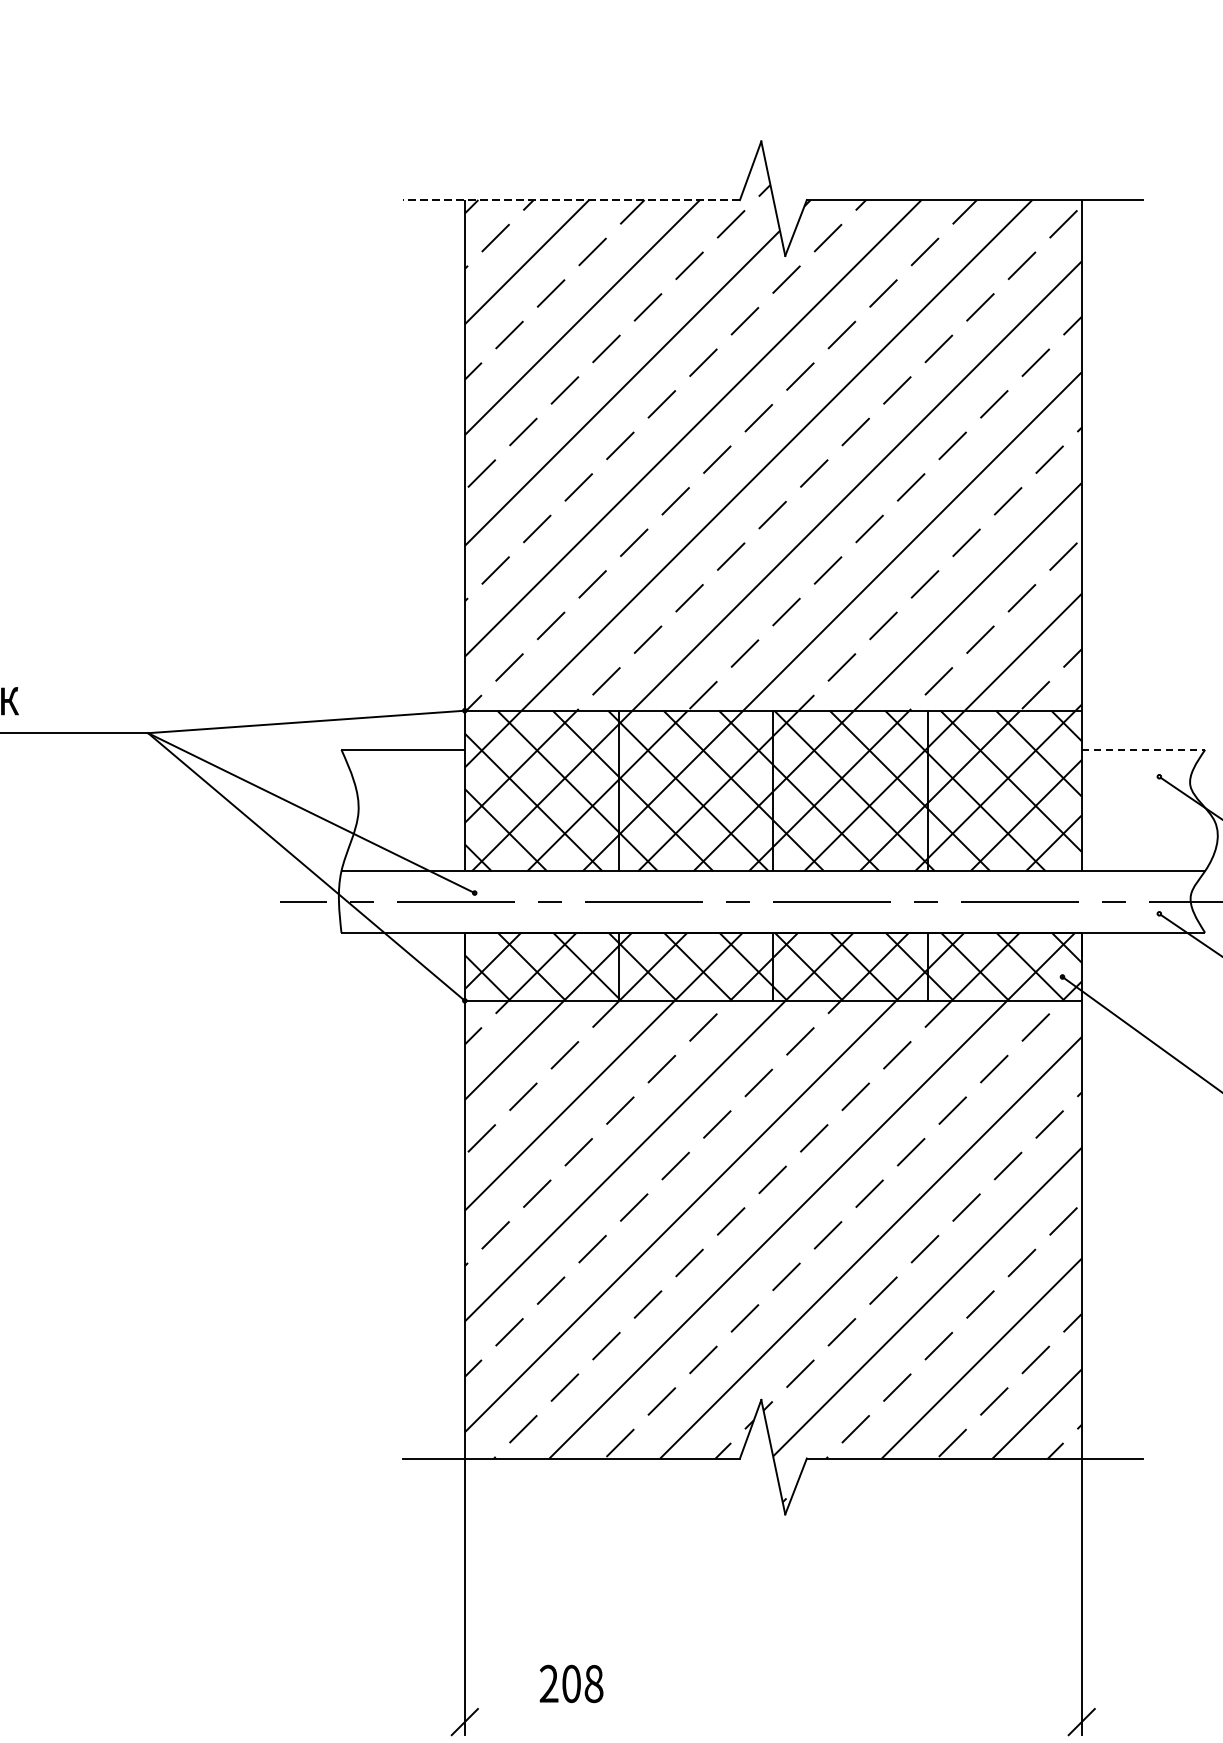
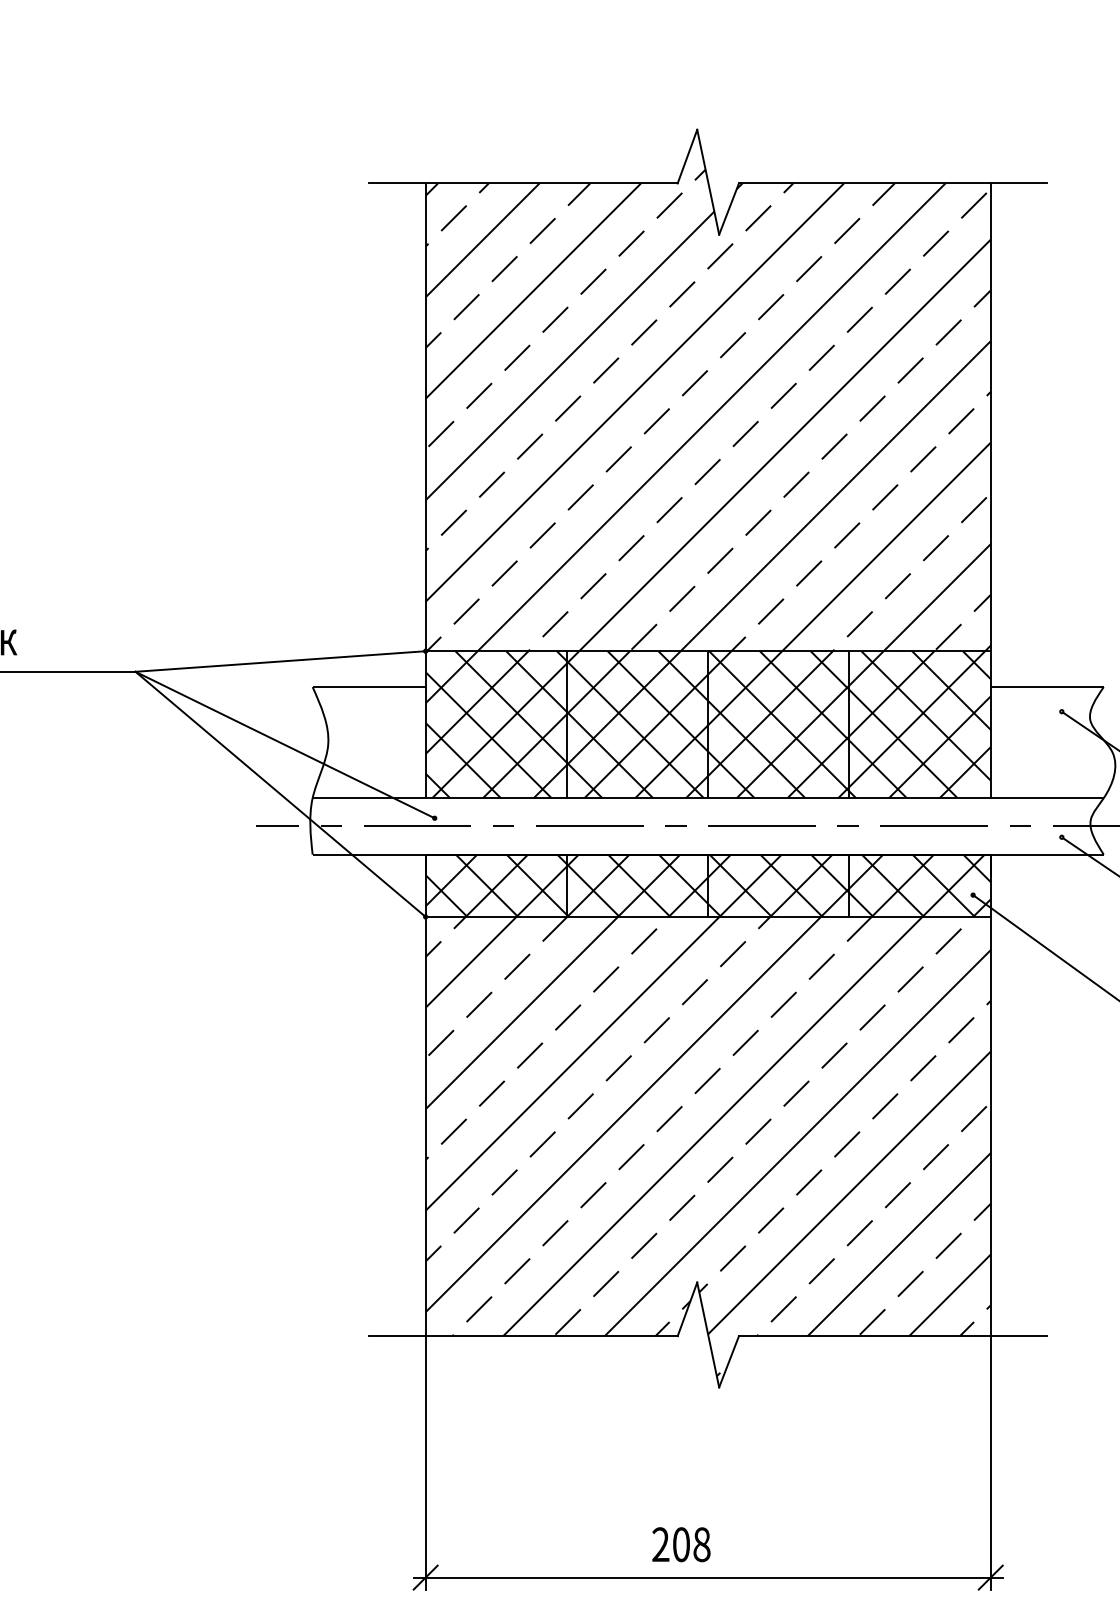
line: (570, 200) -> (522, 183), dashed -> solid
line: (1143, 750) -> (1047, 687), dashed -> solid
text: (571, 1683) -> (681, 1544), moved
line: (772, 1721) -> (707, 1577), added

